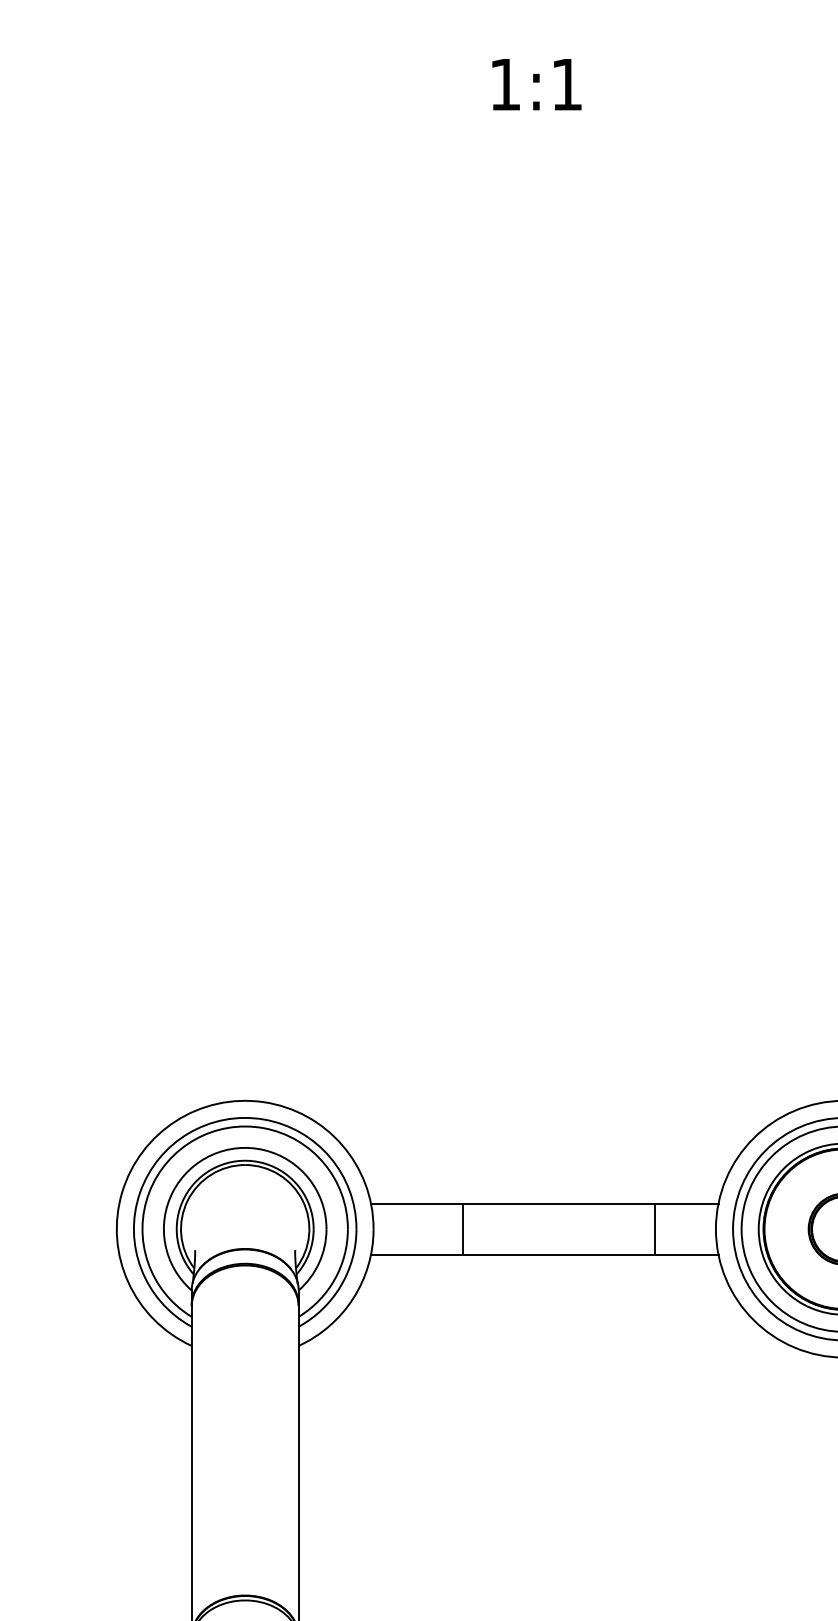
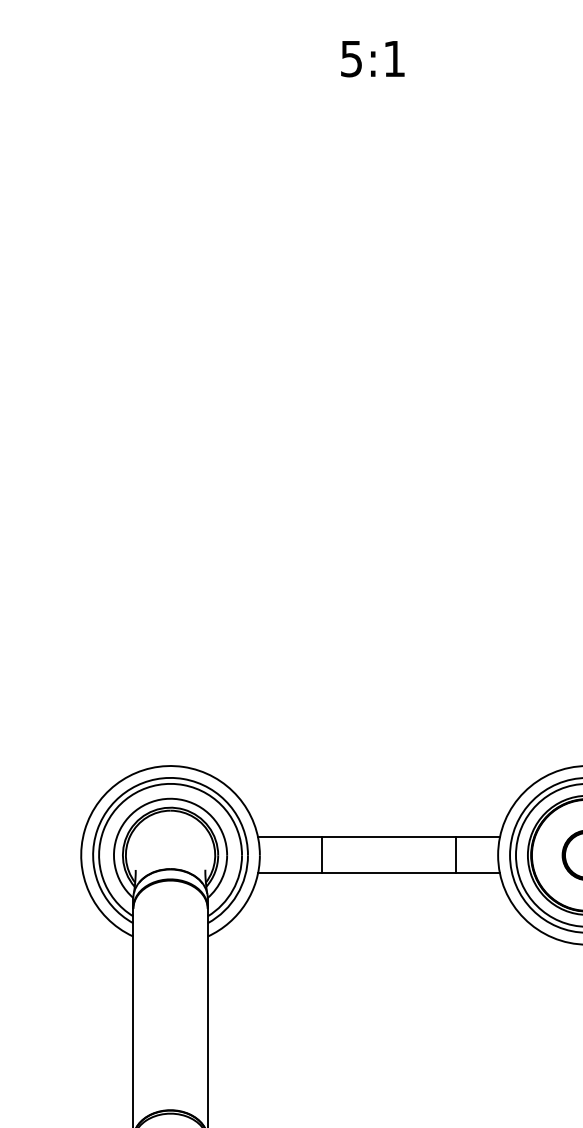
text: (505, 85) -> (351, 59), 1:1 -> 5:1

